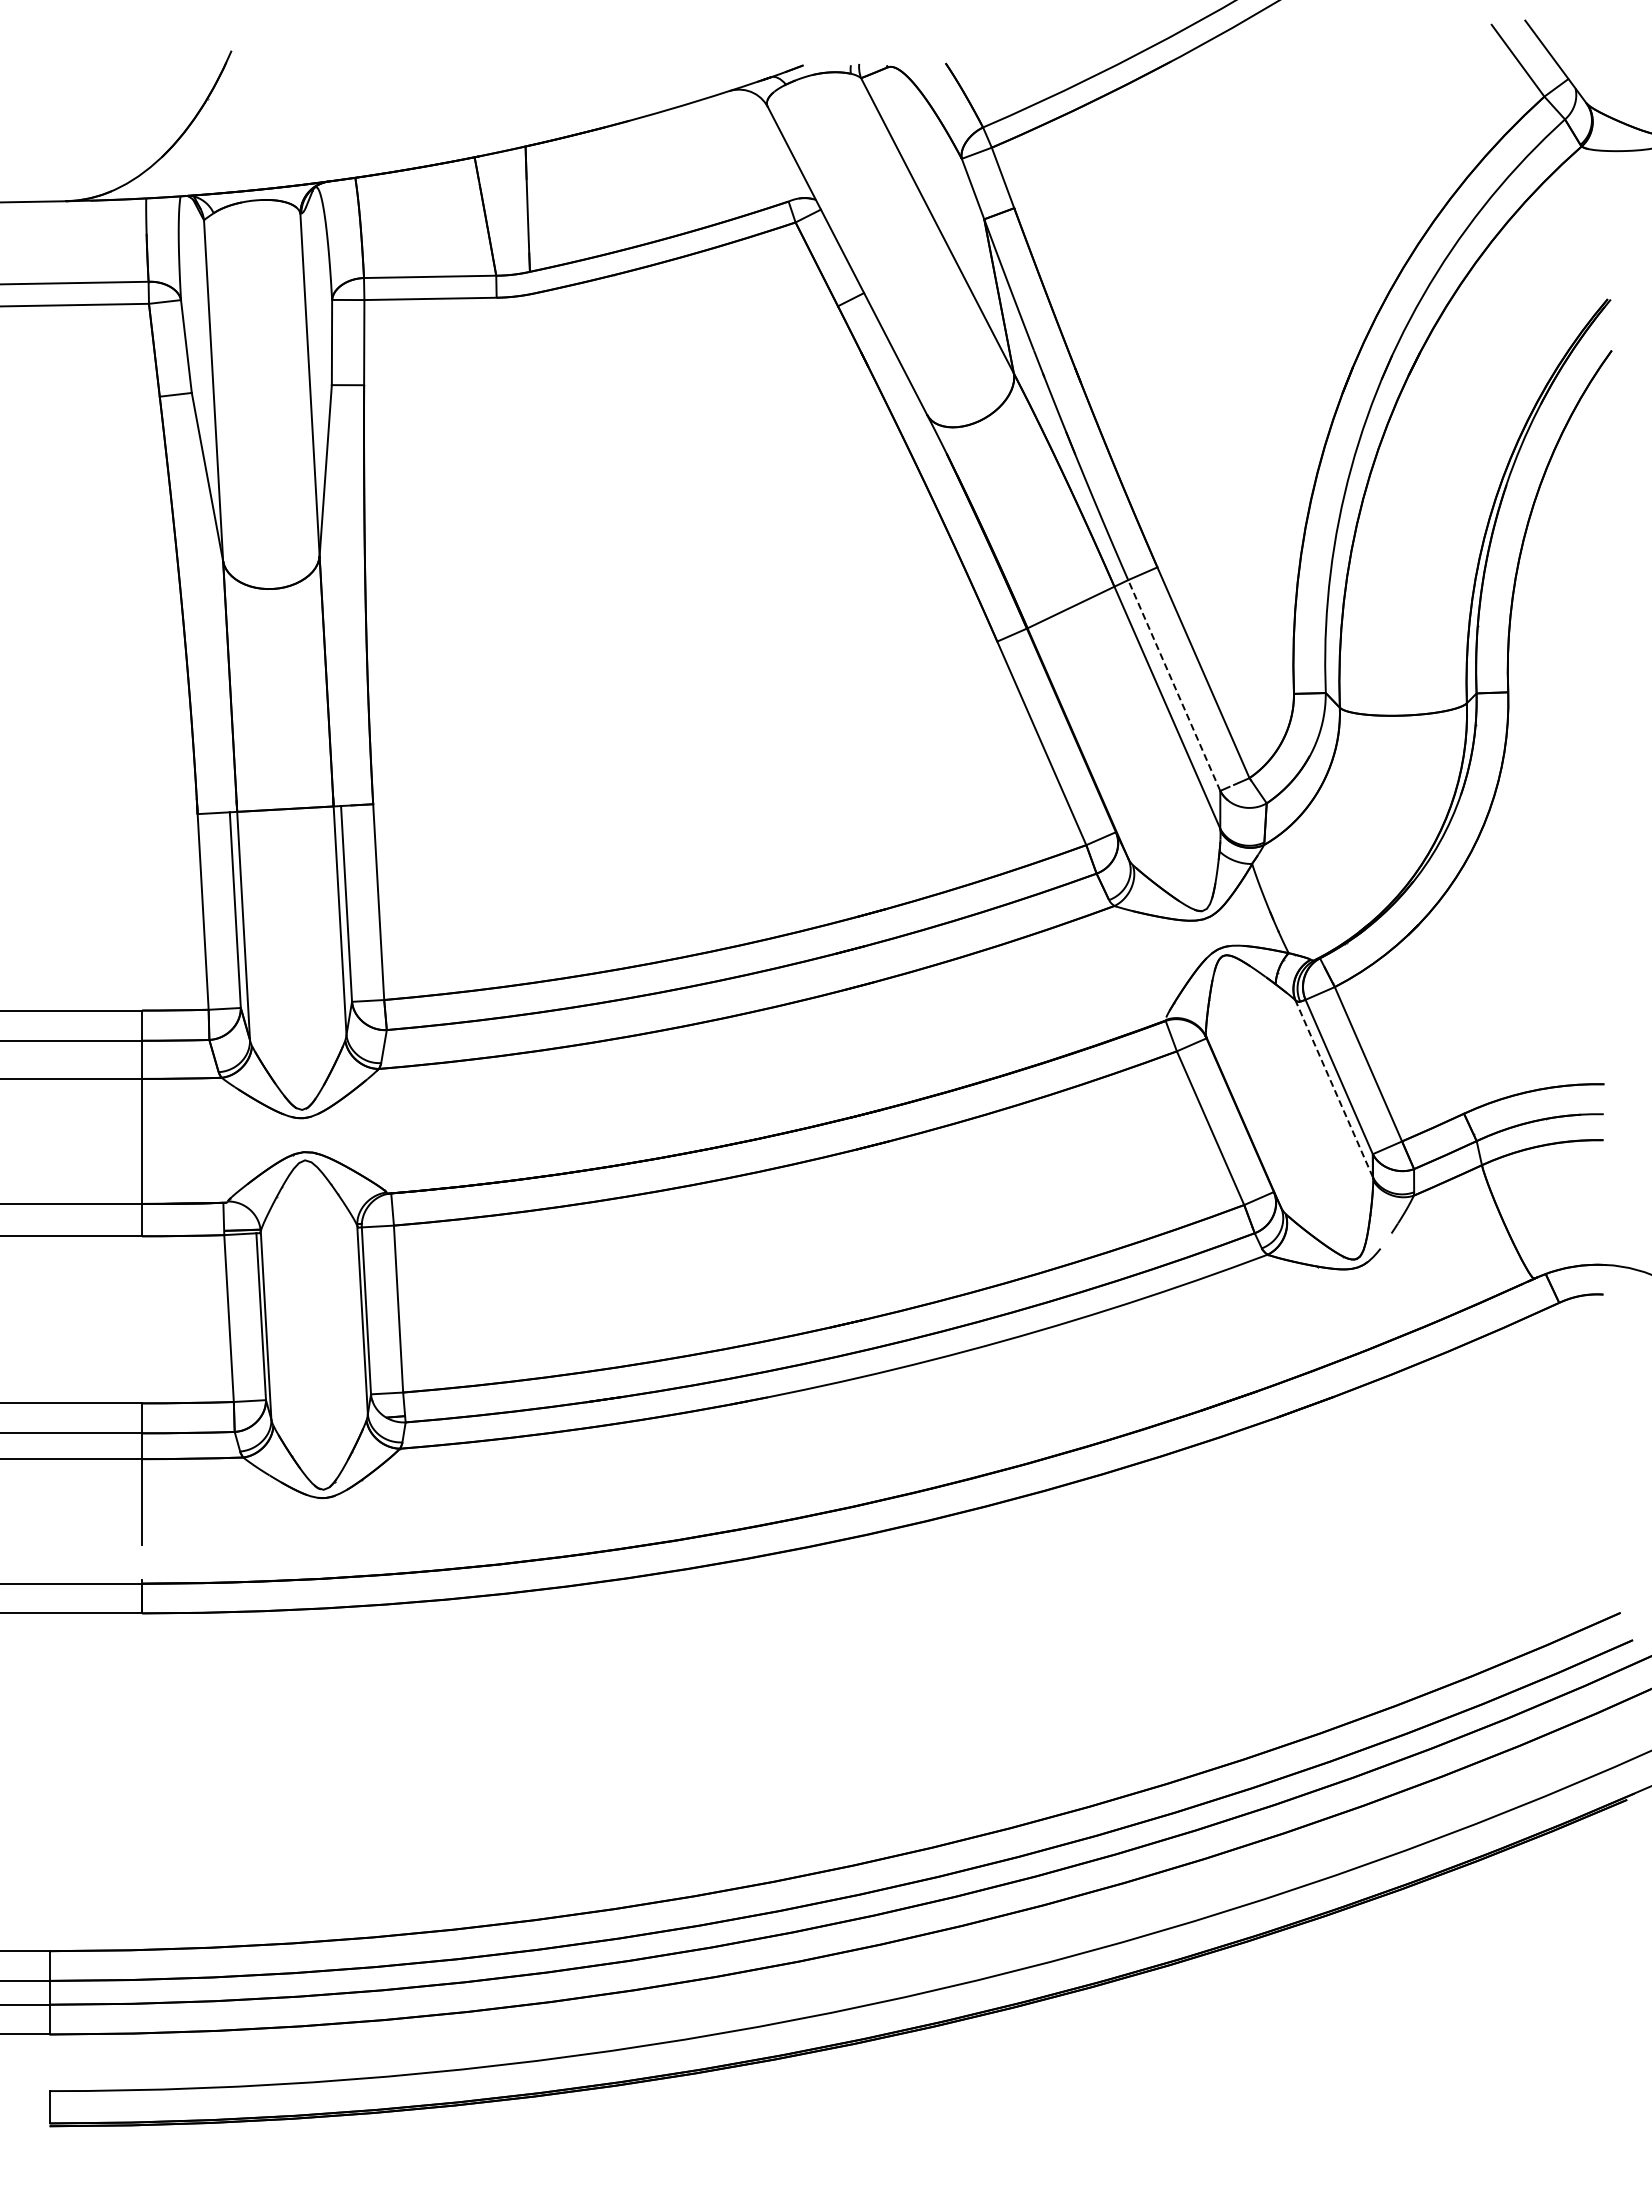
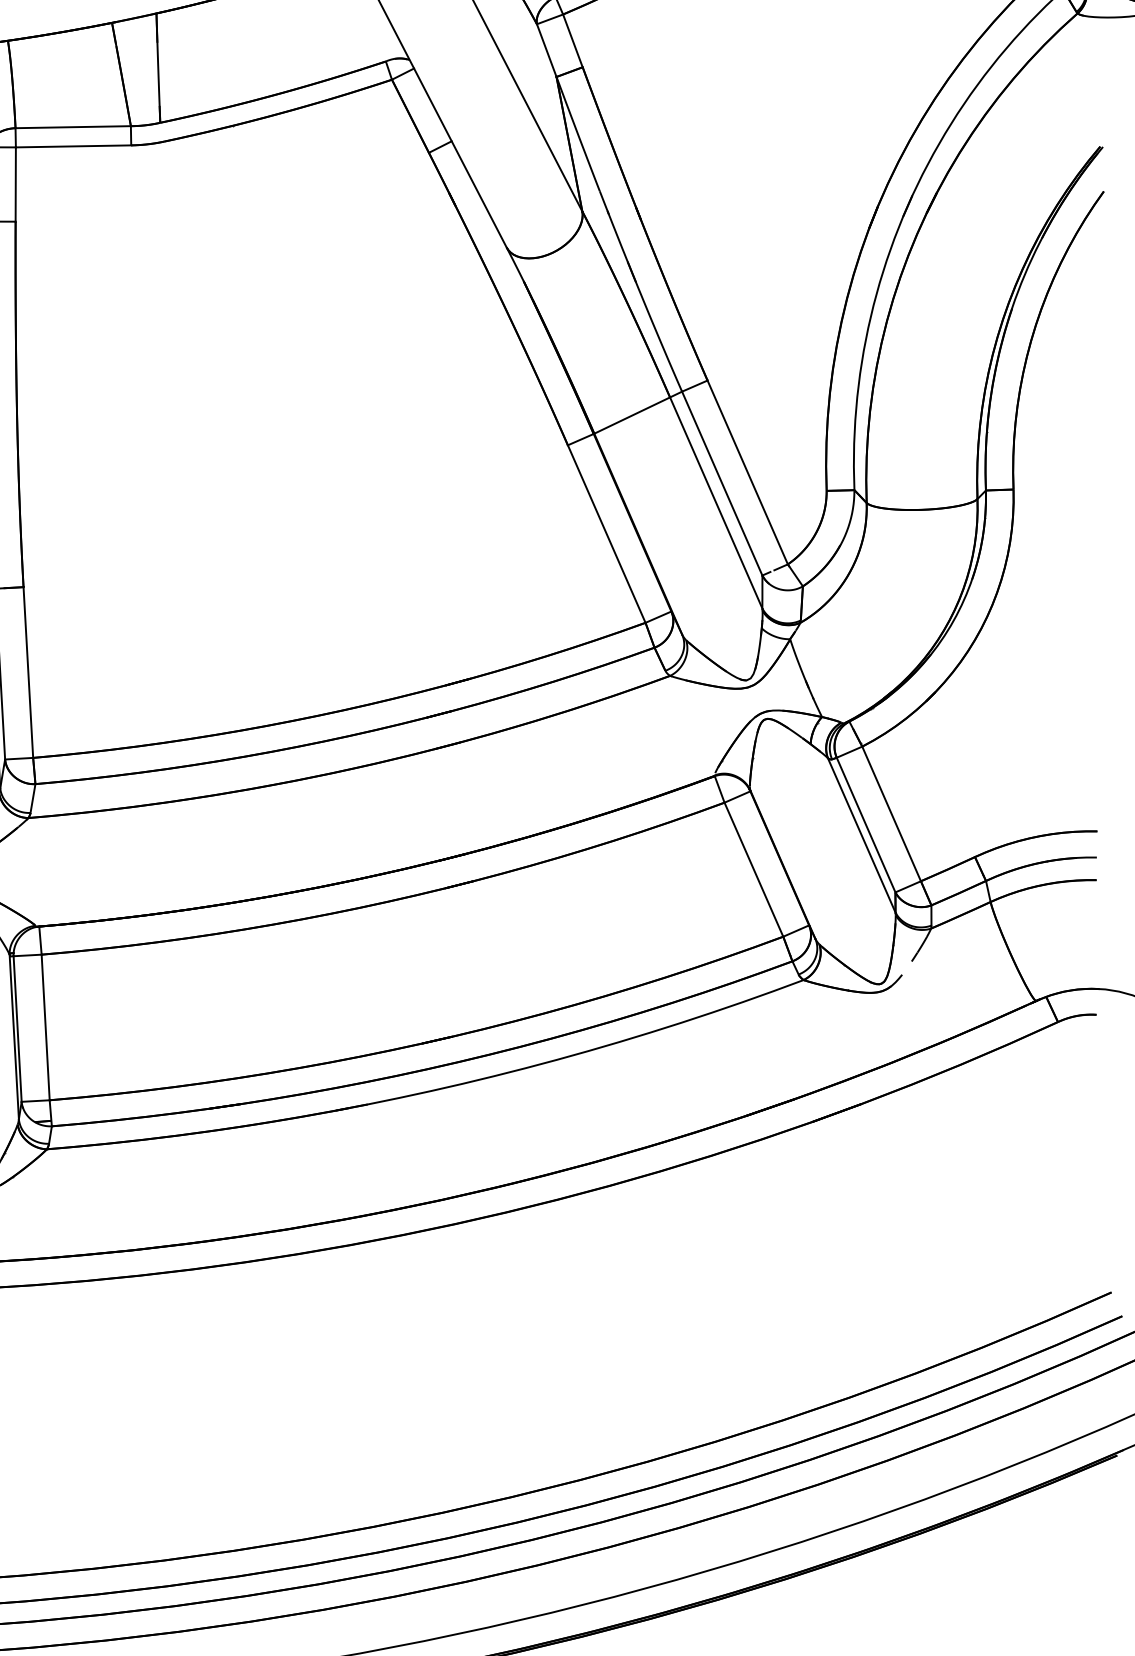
line: (1174, 685) -> (722, 483), dashed -> solid
line: (1334, 1088) -> (862, 835), dashed -> solid

